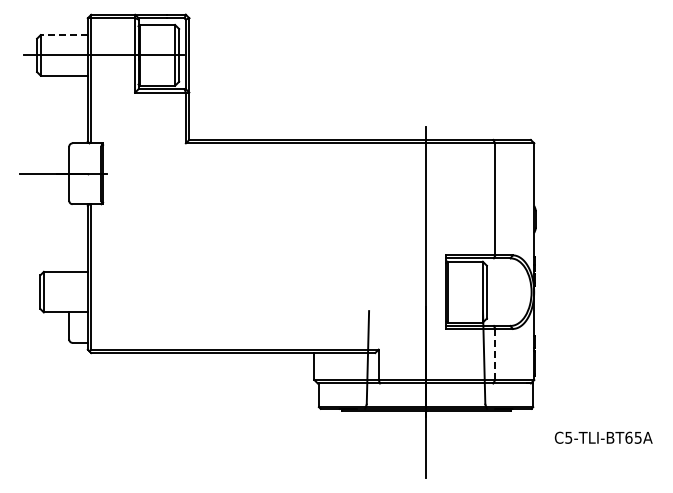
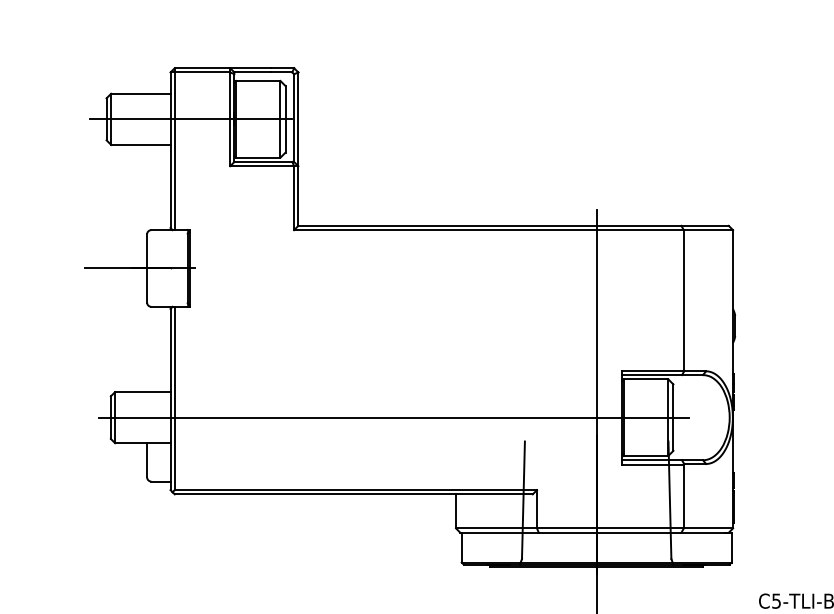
line: (64, 35) -> (141, 94), dashed -> solid
line: (265, 292) -> (394, 418), added
line: (495, 354) -> (684, 496), dashed -> solid

